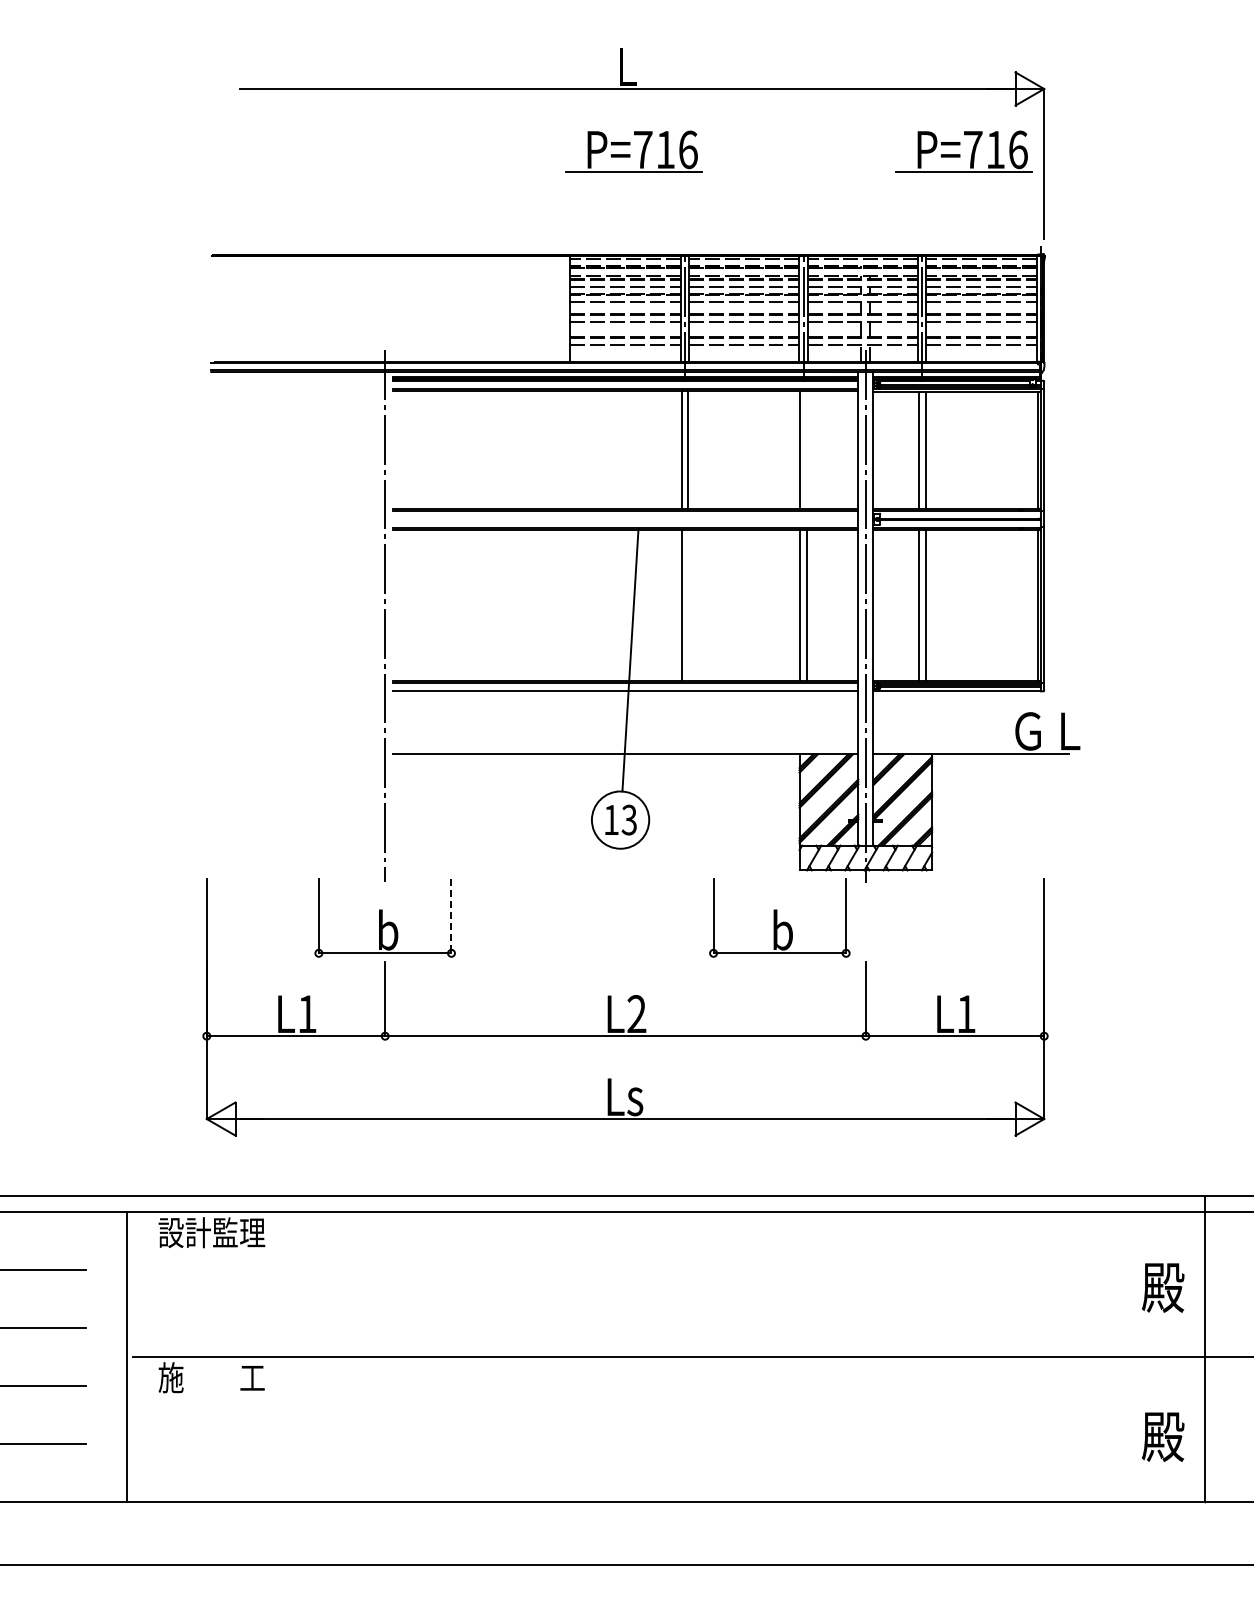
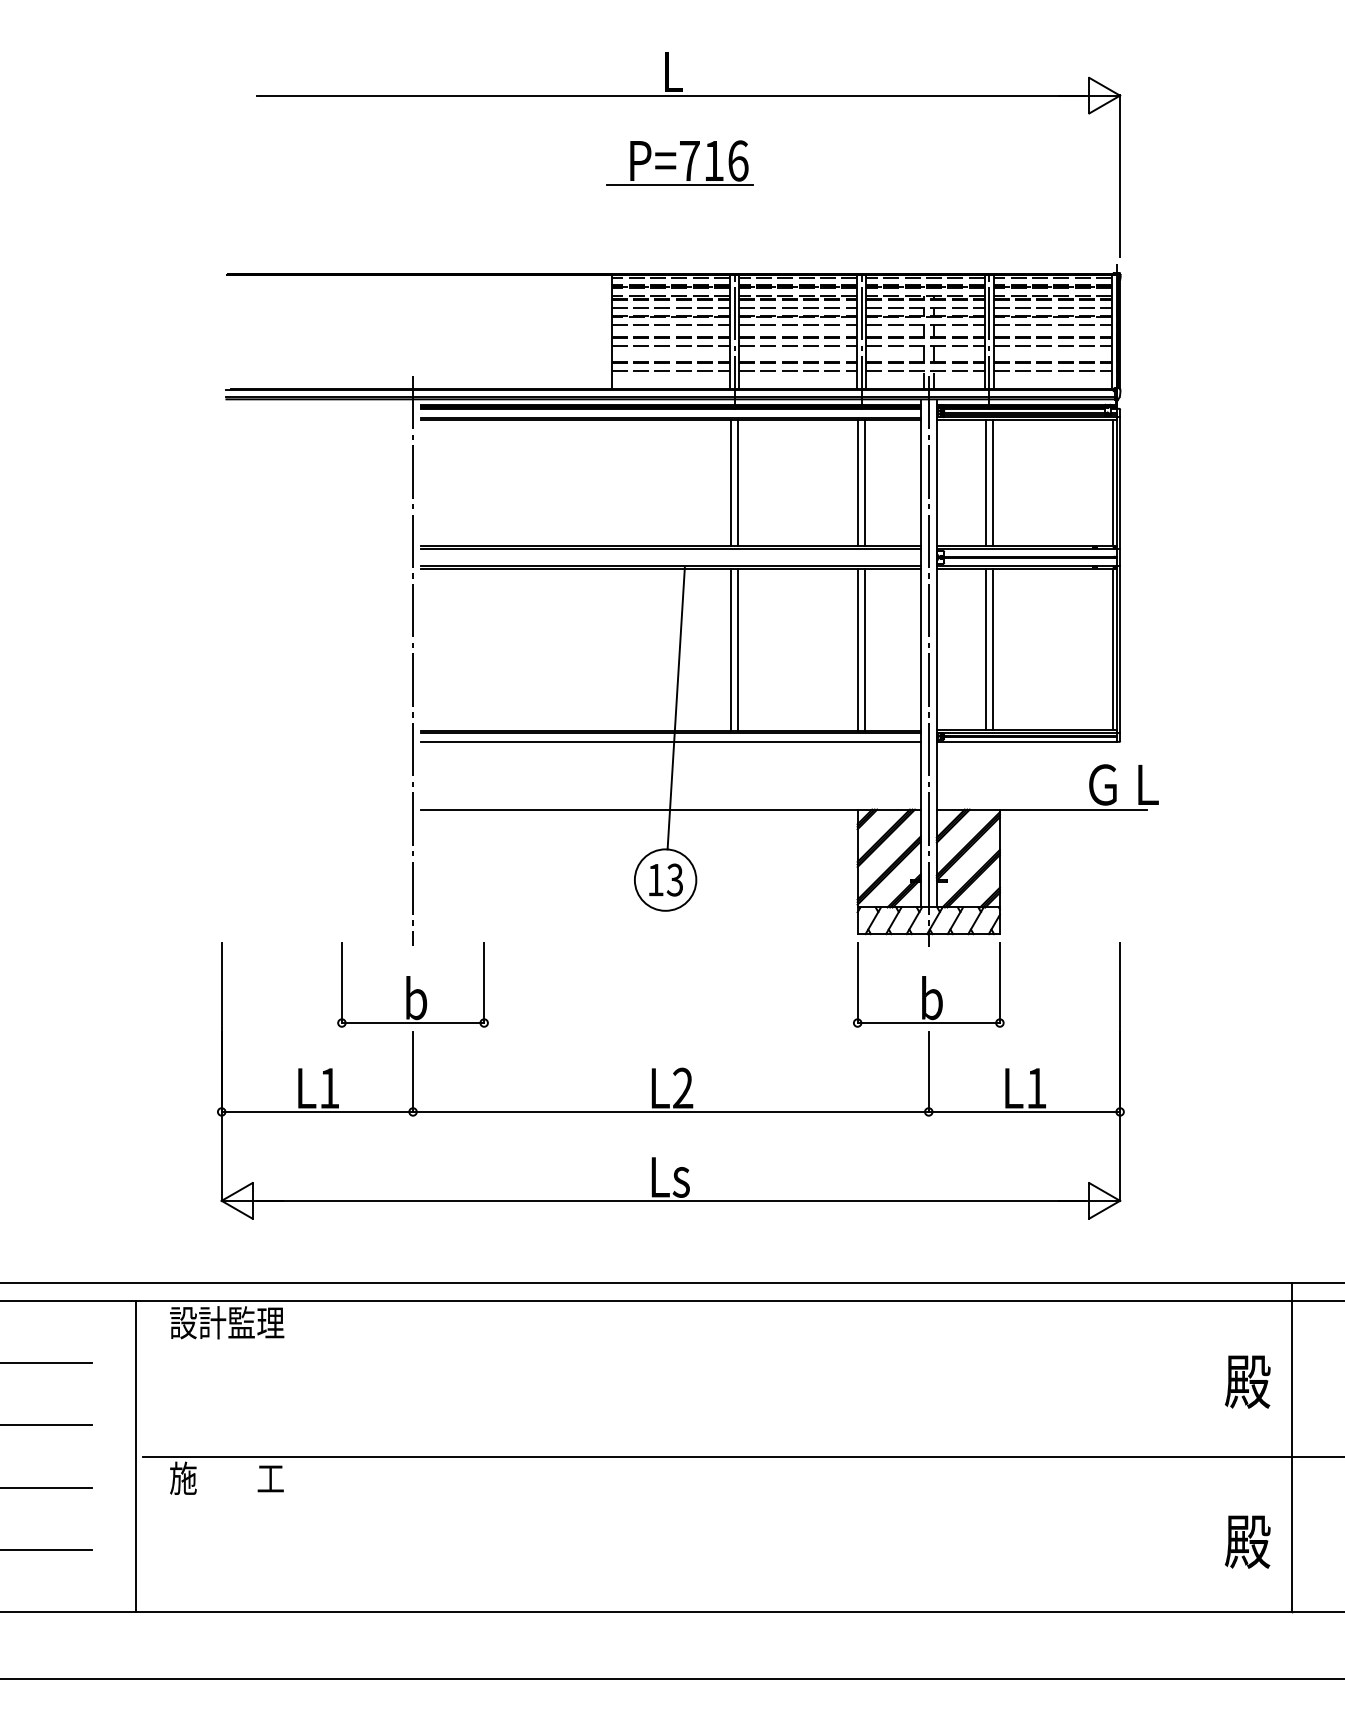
part: (963, 151) -> (1033, 162), removed
line: (806, 449) -> (865, 482), added
line: (688, 605) -> (738, 649), added
line: (451, 916) -> (484, 983), dashed -> solid
part: (779, 917) -> (928, 984), moved

